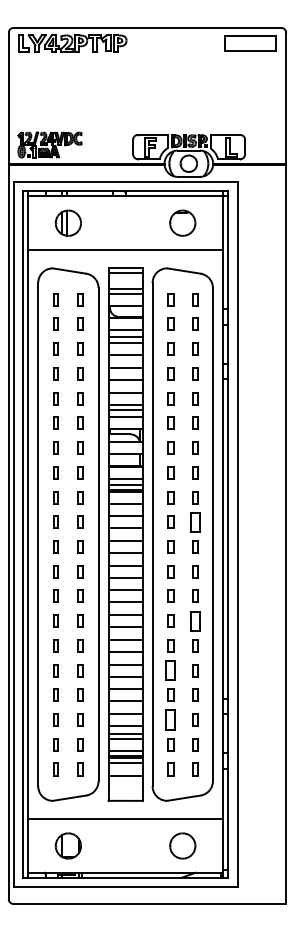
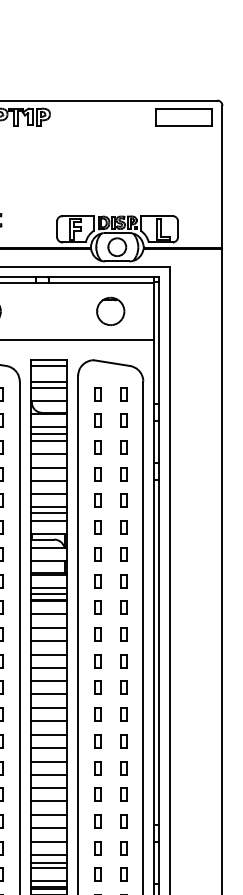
part: (195, 521) -> (124, 633), size x0.62
part: (195, 620) -> (124, 740), size x0.62
part: (170, 670) -> (97, 794), size x0.62
part: (170, 719) -> (97, 847), size x0.62

